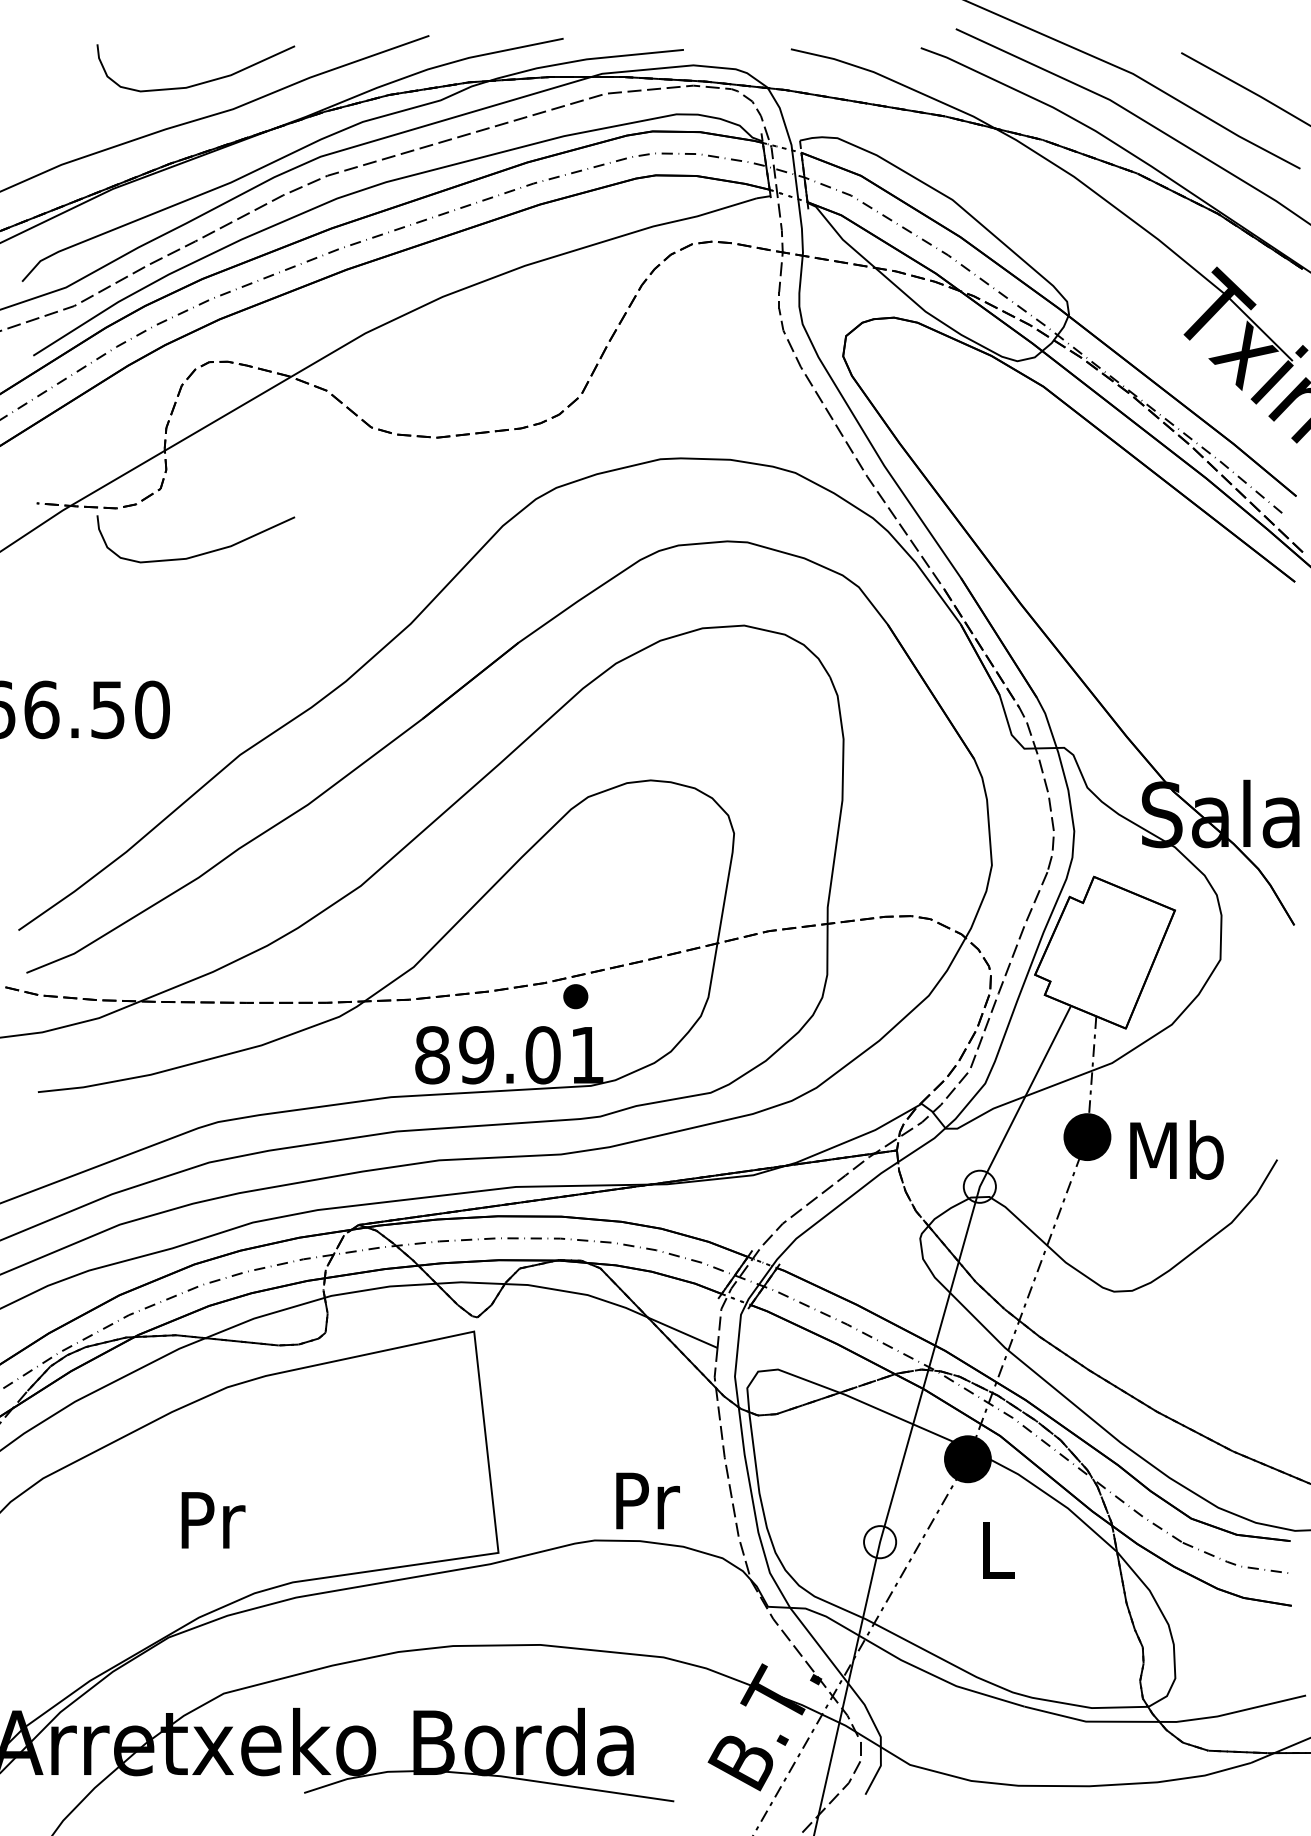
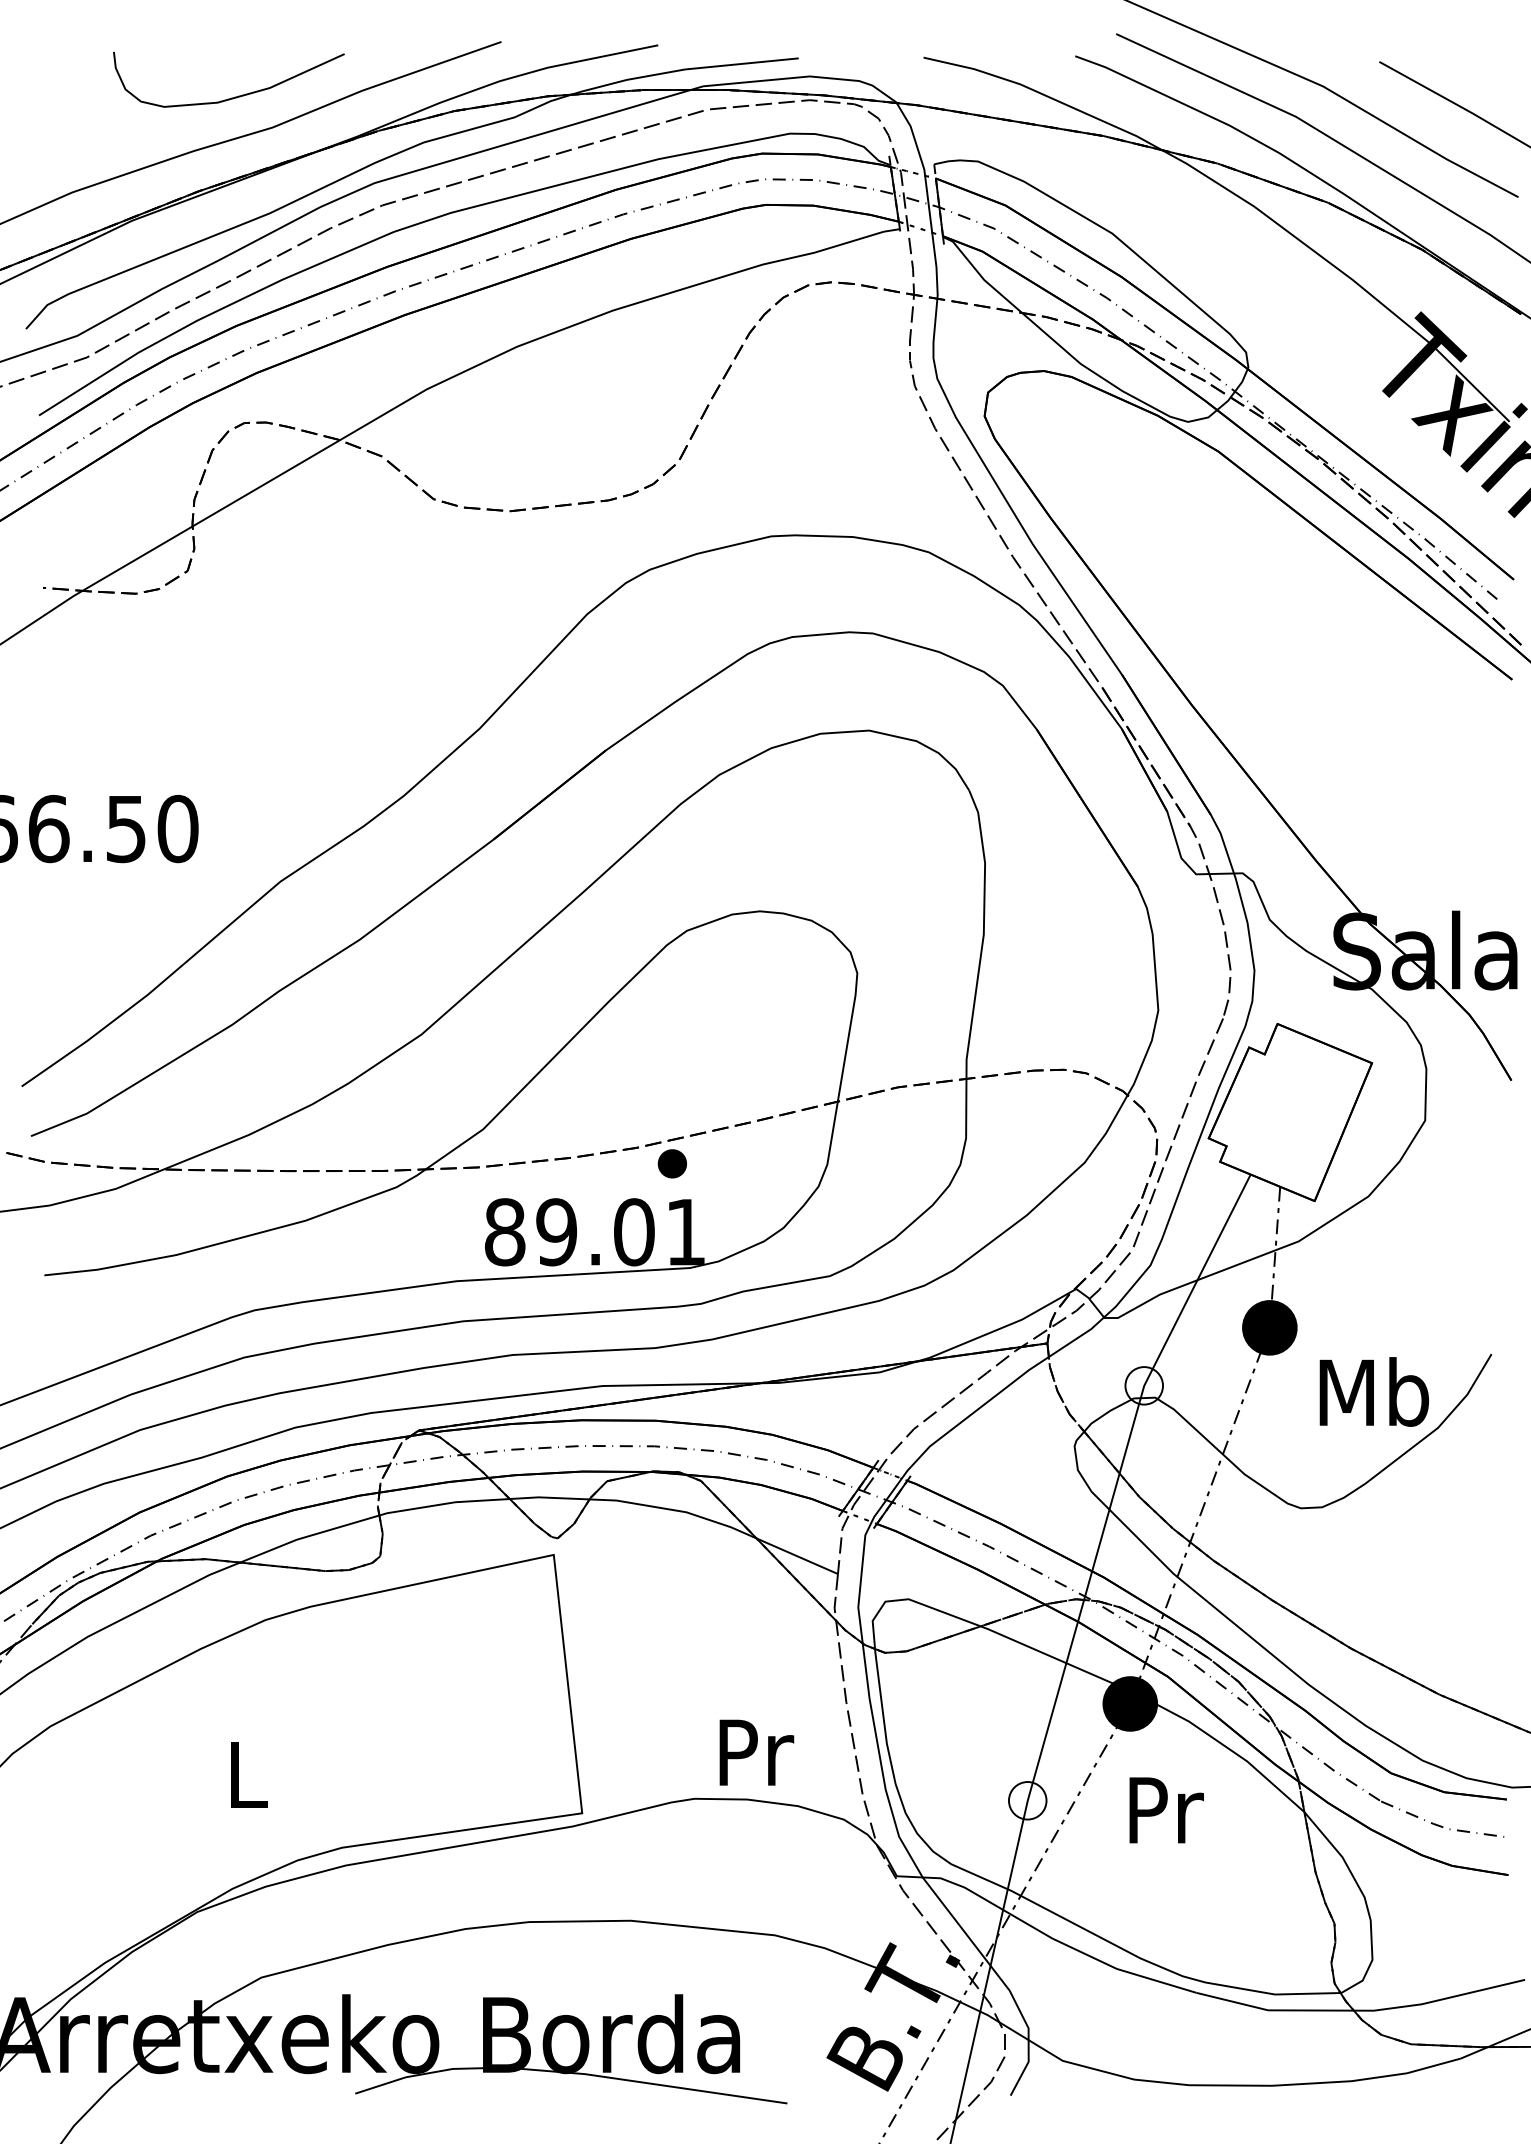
curve: (200, 553) -> (234, 646), removed
text: (1176, 1149) -> (1373, 1391), moved
text: (213, 1520) -> (249, 1775), Pr -> L
text: (999, 1550) -> (1167, 1810), L -> Pr

